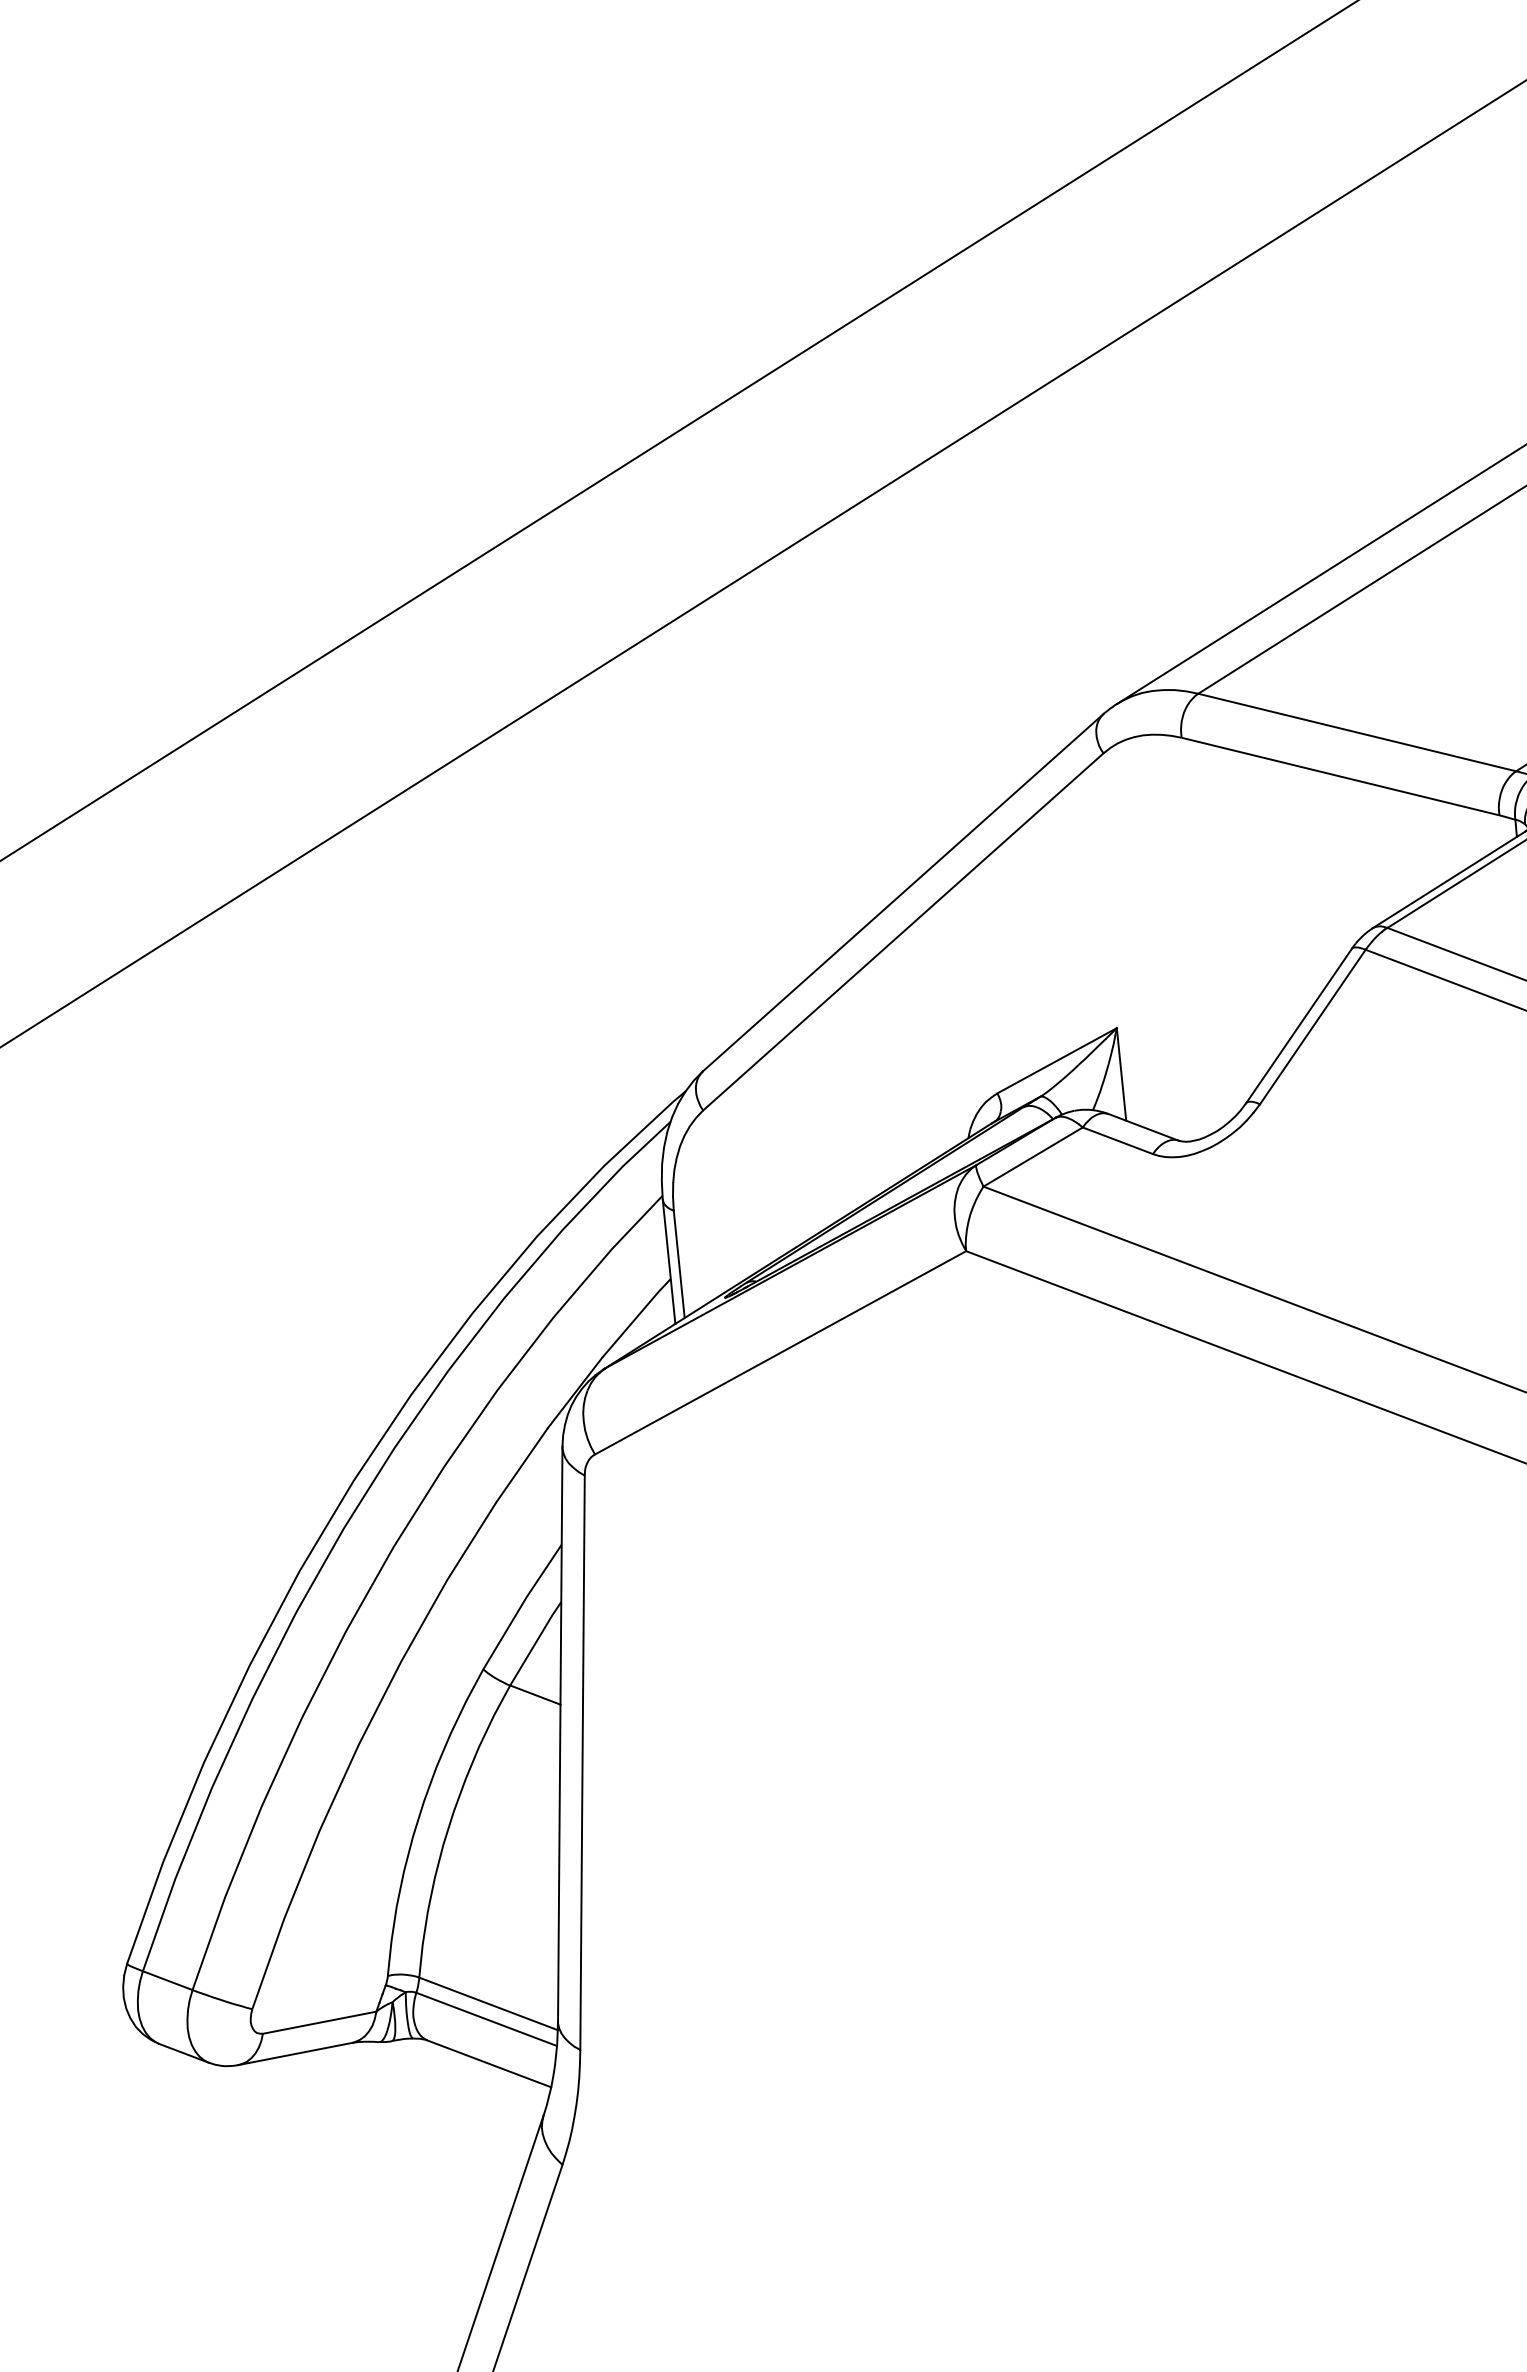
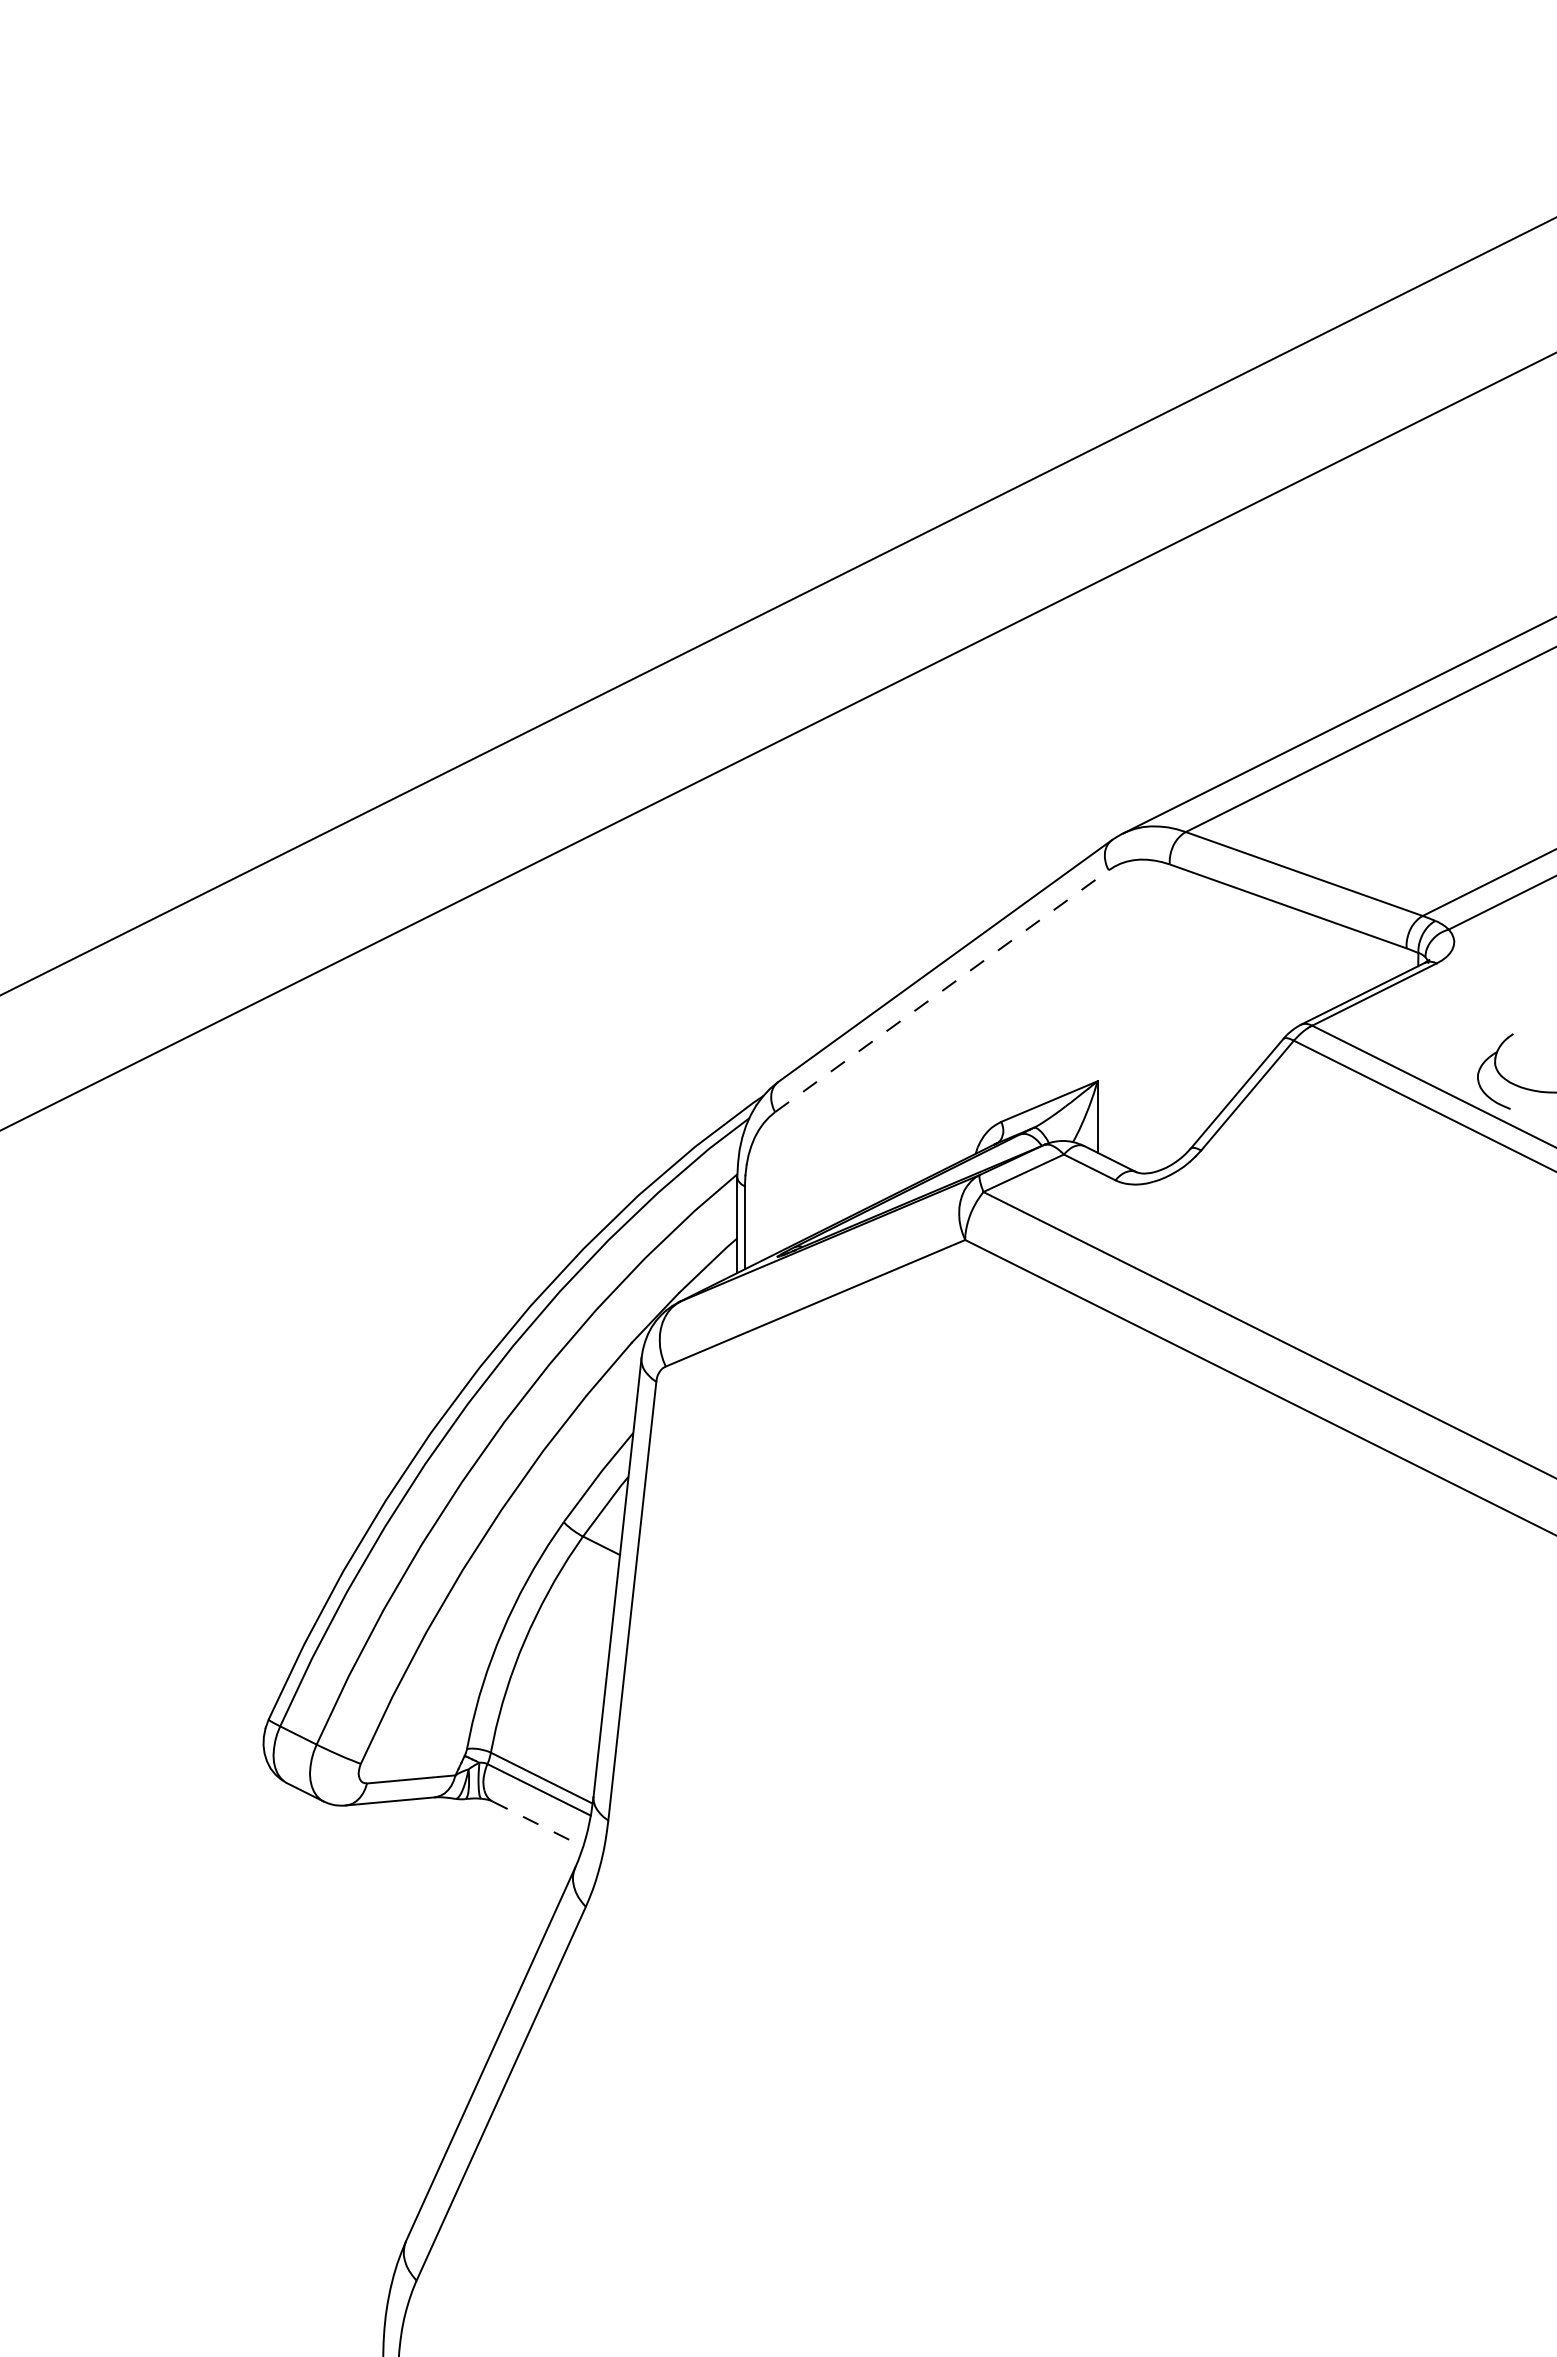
line: (903, 930) -> (942, 990), solid -> dashed
line: (489, 2064) -> (537, 1824), solid -> dashed

